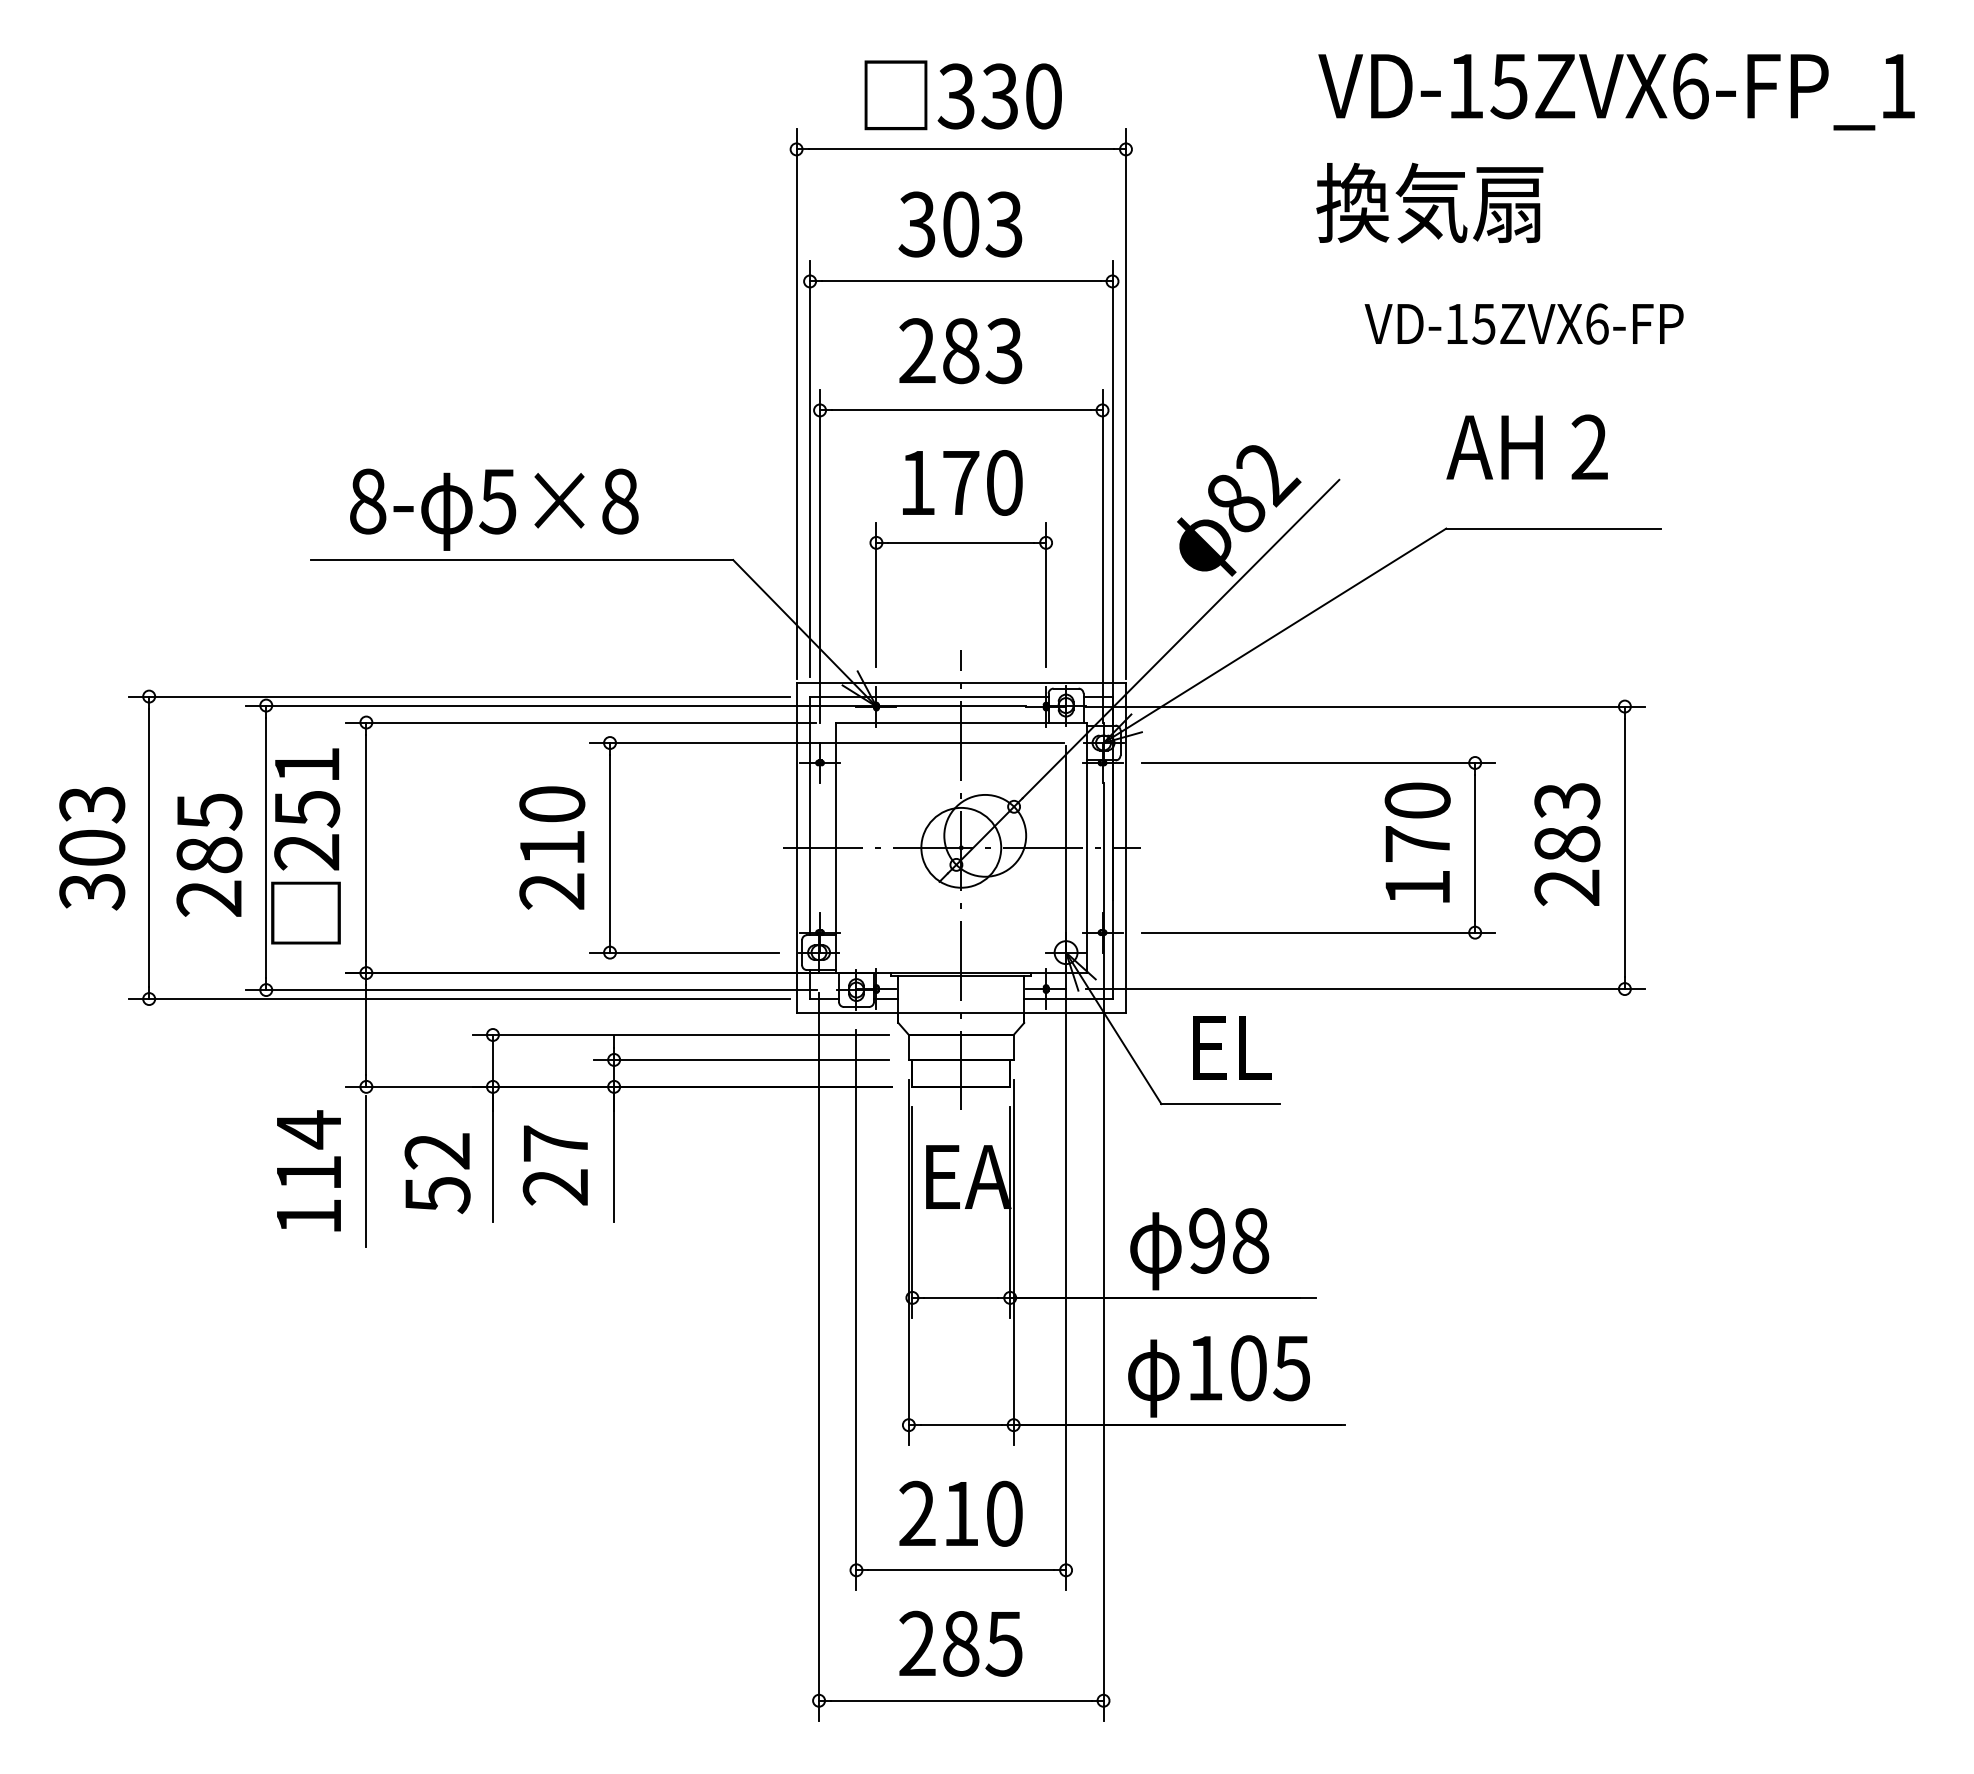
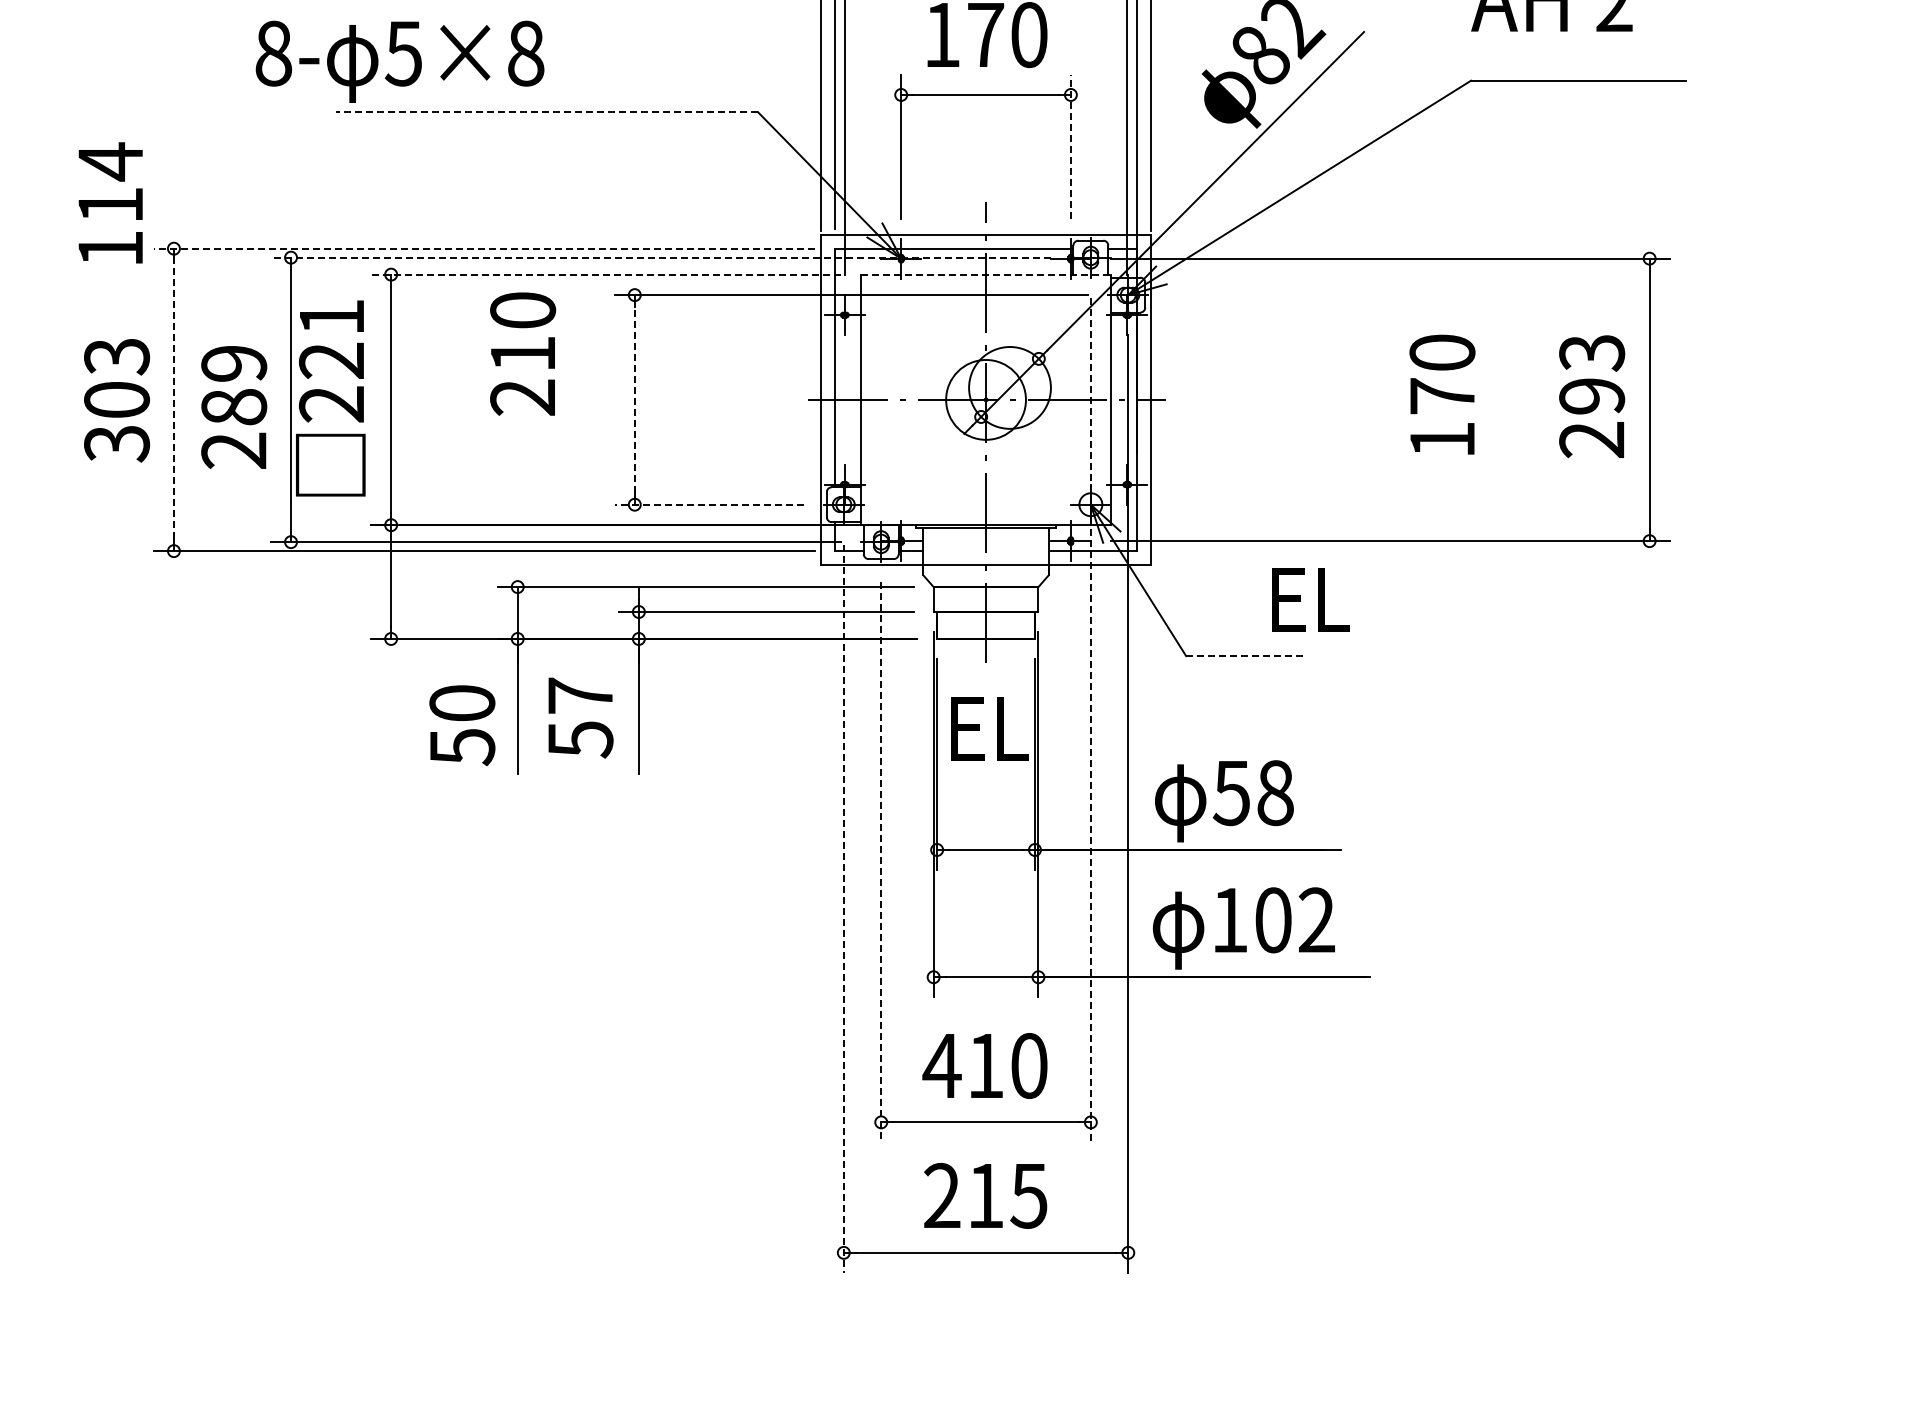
text: (494, 509) -> (400, 61), moved
line: (522, 560) -> (547, 112), solid -> dashed
line: (1046, 594) -> (1071, 146), solid -> dashed
line: (459, 696) -> (484, 248), solid -> dashed
line: (636, 705) -> (661, 257), solid -> dashed
line: (581, 722) -> (606, 274), solid -> dashed
line: (961, 722) -> (986, 274), solid -> dashed
part: (1318, 763) -> (1343, 315), removed
text: (307, 808) -> (332, 360), 251 -> 221
text: (209, 811) -> (234, 363), 285 -> 289
text: (1567, 844) -> (1592, 396), 283 -> 293
line: (149, 847) -> (174, 399), solid -> dashed
text: (552, 847) -> (523, 353), moved
line: (610, 847) -> (635, 399), solid -> dashed
line: (684, 952) -> (709, 504), solid -> dashed
text: (1232, 1047) -> (1311, 599), moved
line: (1221, 1104) -> (1246, 656), solid -> dashed
text: (437, 1151) -> (462, 703), 52 -> 50
line: (1066, 1168) -> (1091, 720), solid -> dashed
text: (308, 1170) -> (110, 202), moved
line: (366, 1171) -> (391, 723), removed
text: (968, 1176) -> (993, 728), EA -> EL
text: (555, 1187) -> (580, 739), 27 -> 57
text: (1206, 1240) -> (1231, 792), 98 -> 58
line: (856, 1310) -> (881, 862), solid -> dashed
line: (819, 1357) -> (844, 909), solid -> dashed
text: (1291, 1368) -> (1316, 920), 105 -> 102
text: (917, 1512) -> (942, 1064), 210 -> 410
text: (961, 1643) -> (986, 1195), 285 -> 215

